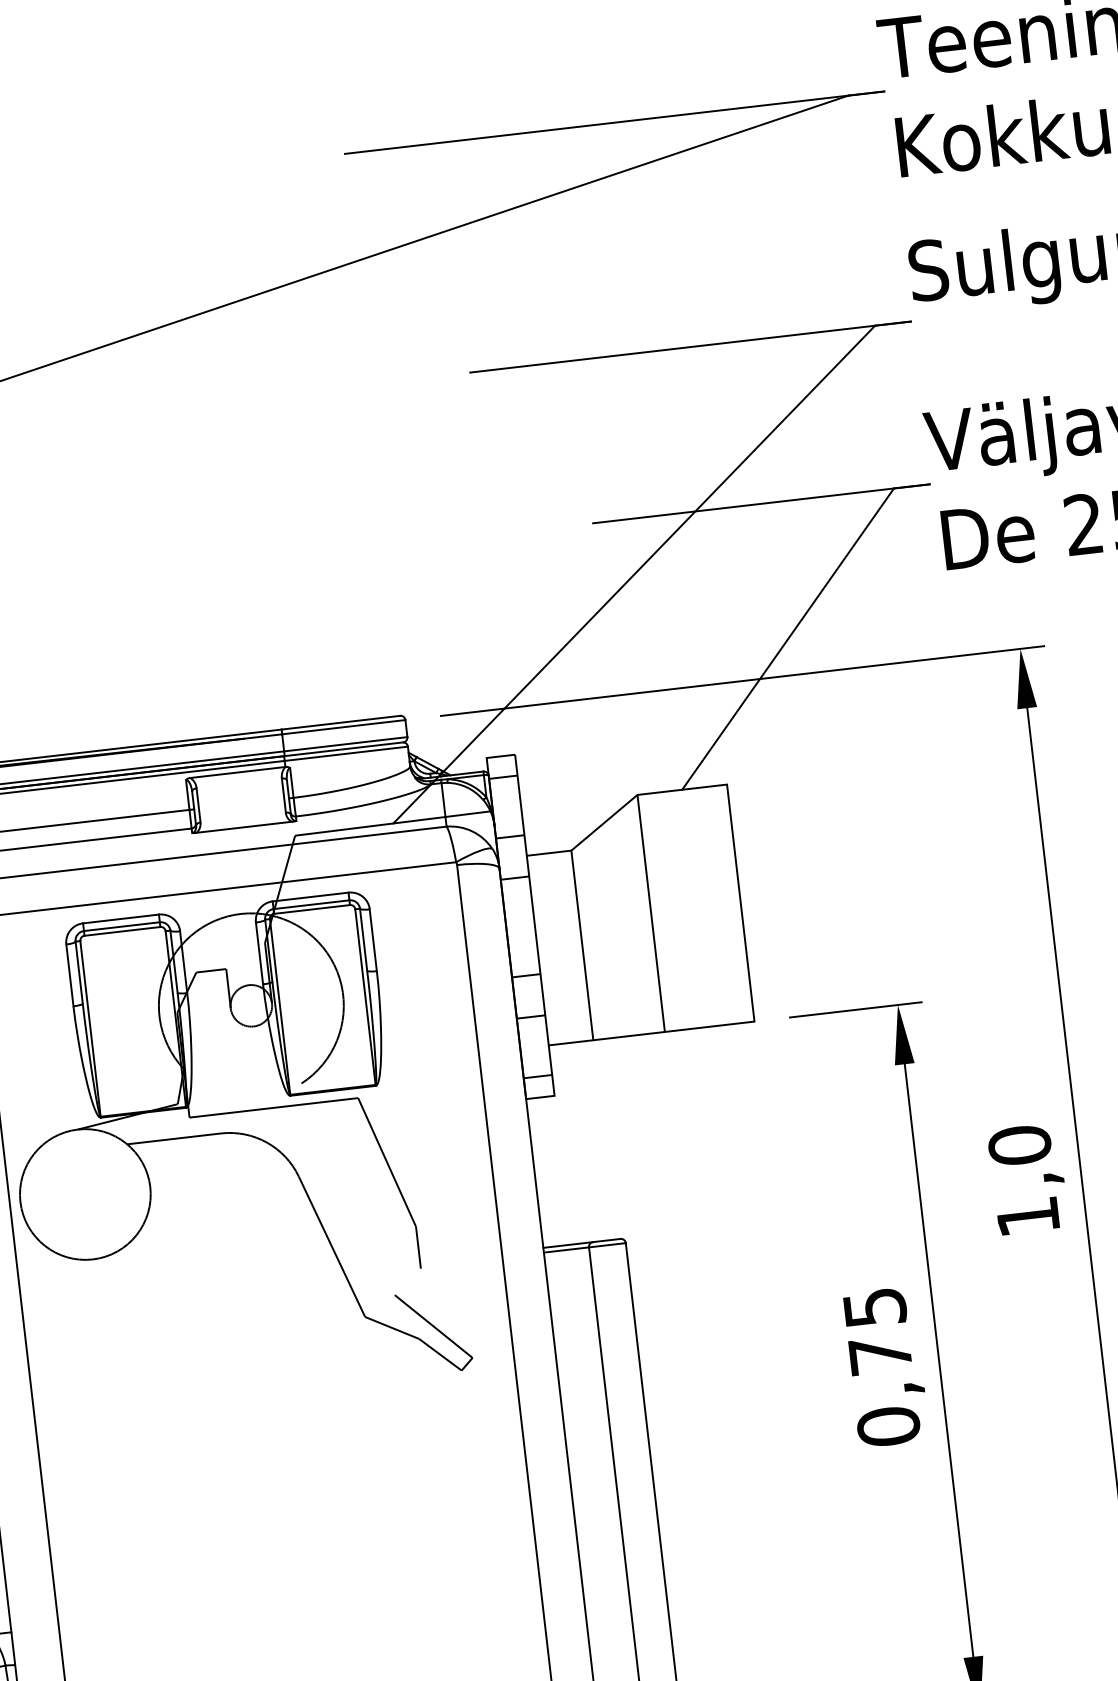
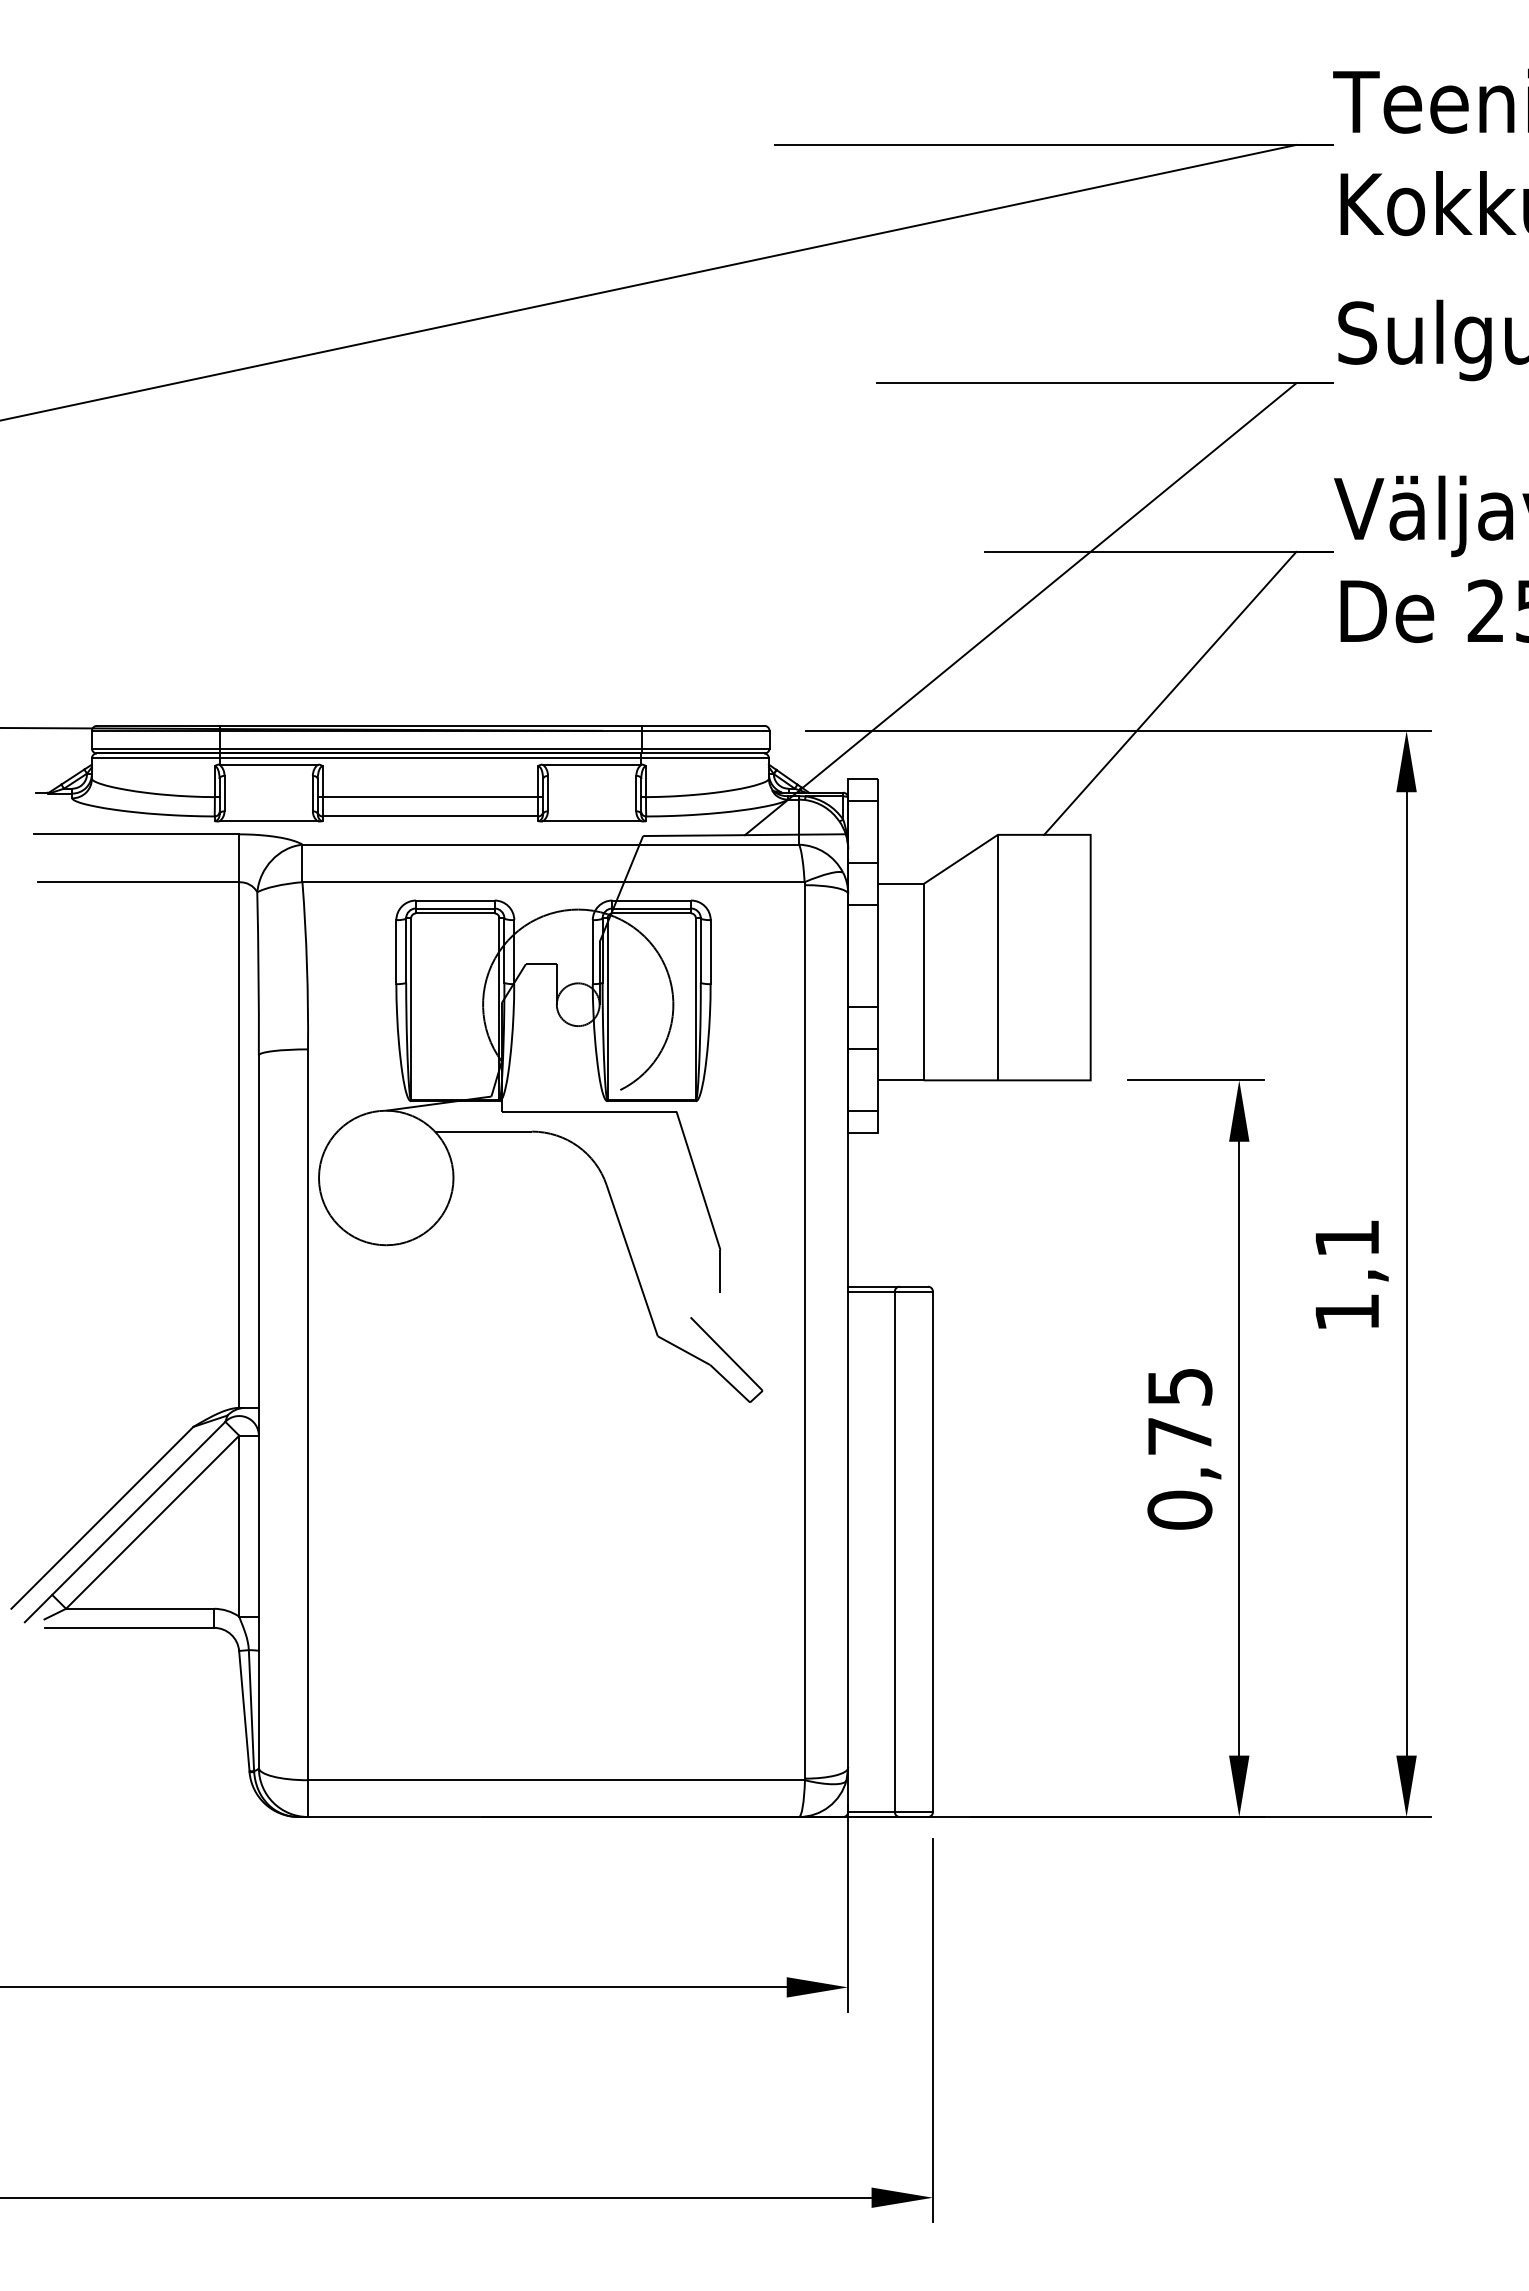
text: (1018, 1144) -> (1346, 1237), 1,0 -> 1,1

